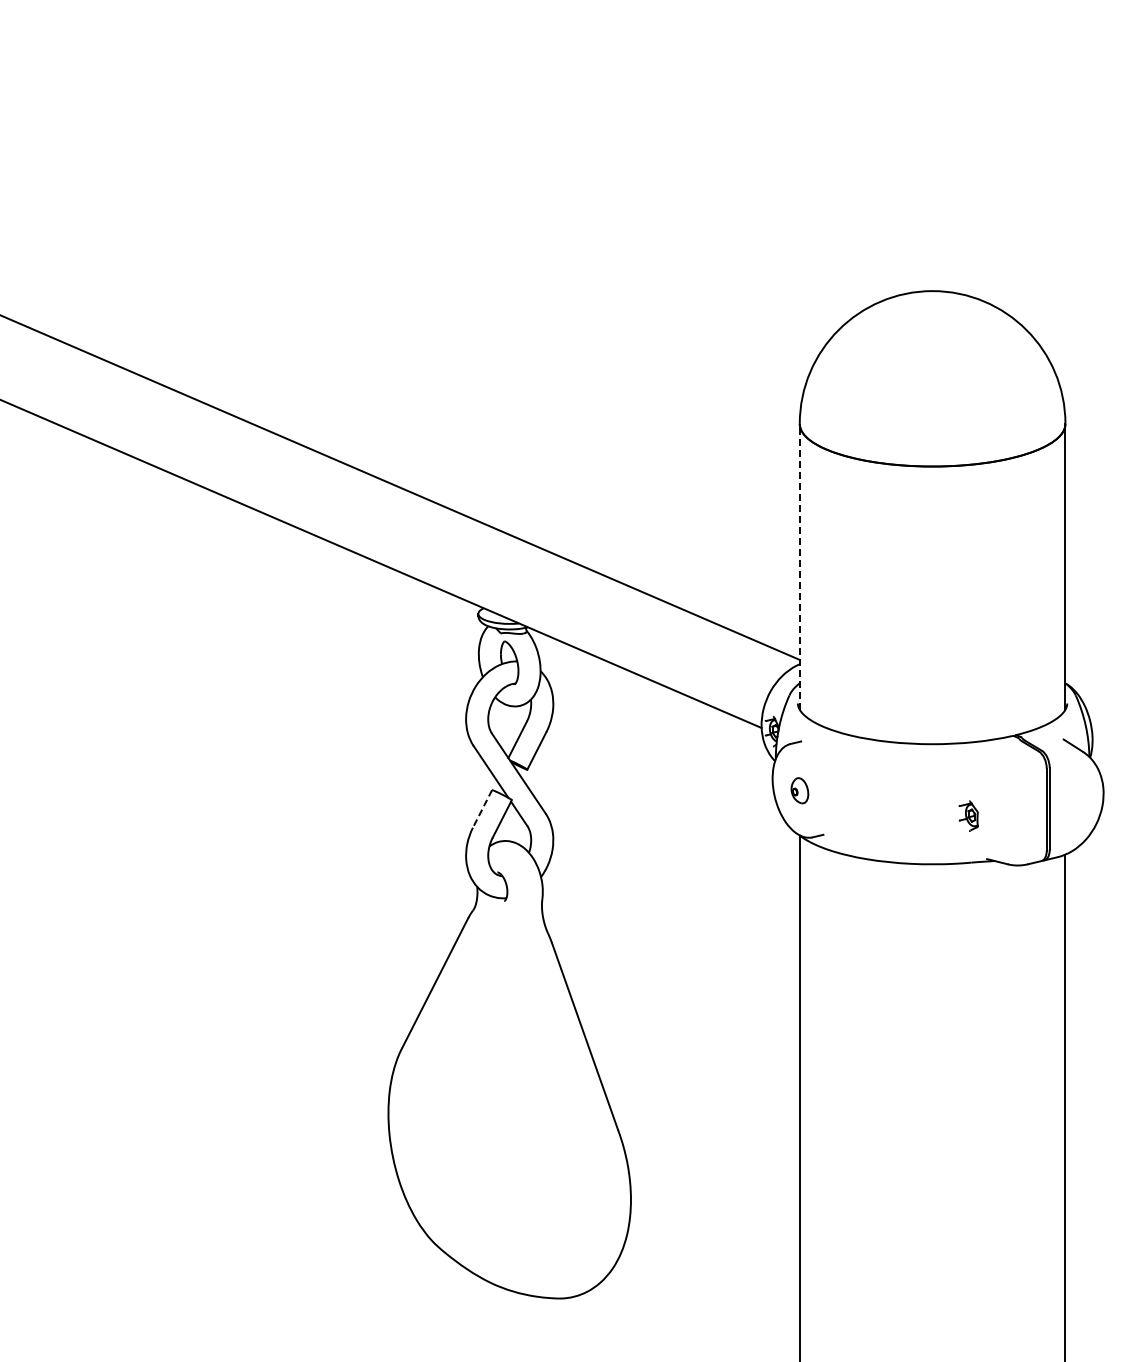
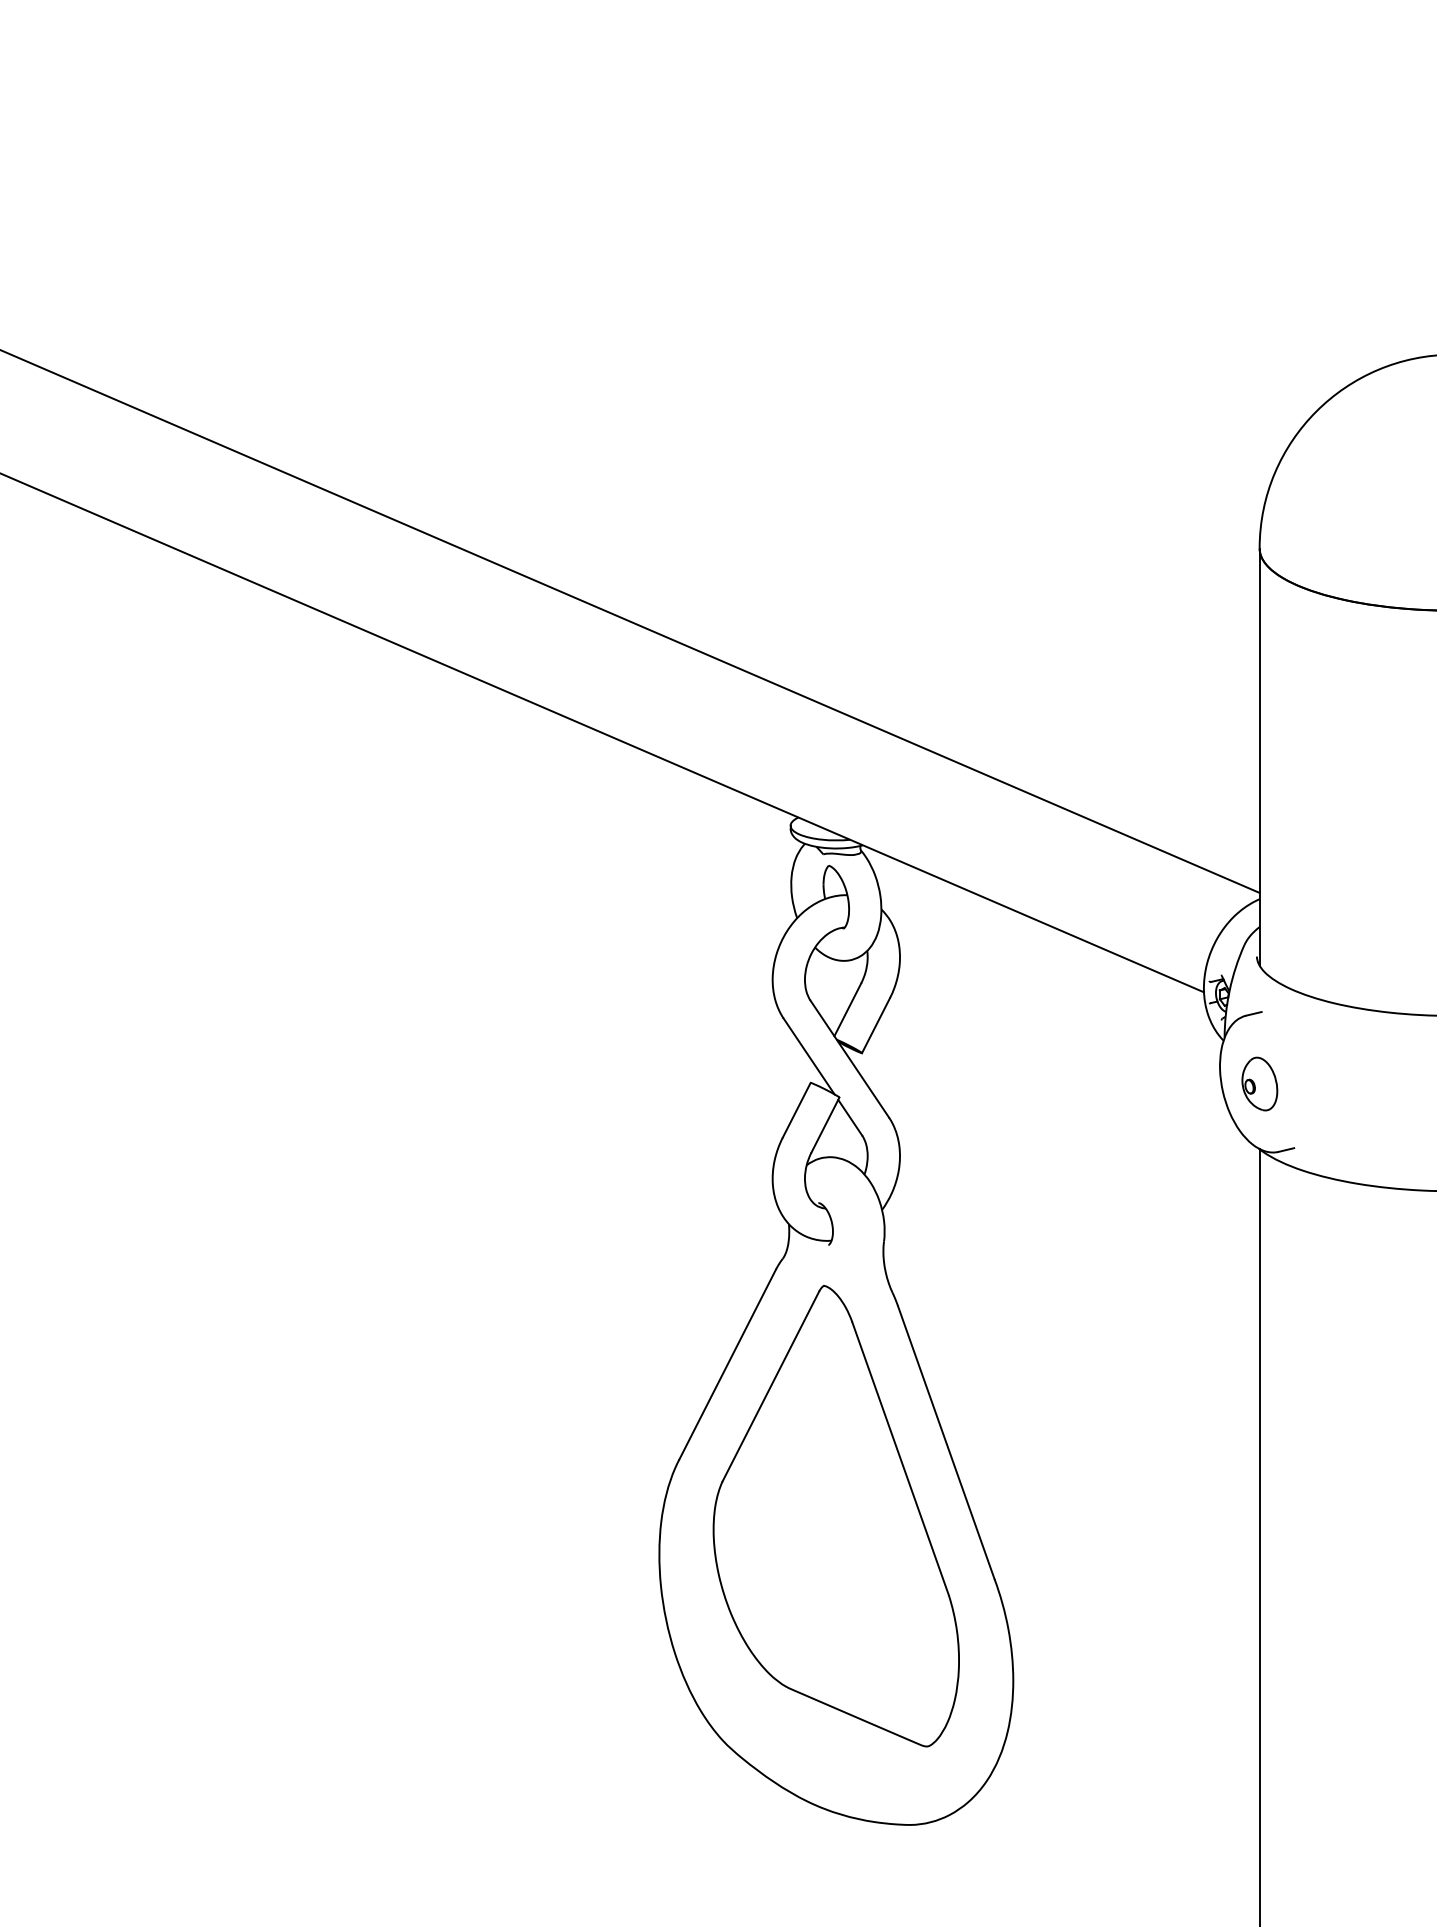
line: (799, 566) -> (1259, 756), dashed -> solid
part: (799, 790) -> (1259, 1083), size x1.43
line: (482, 809) -> (796, 1111), dashed -> solid
part: (509, 1086) -> (836, 1515), added

